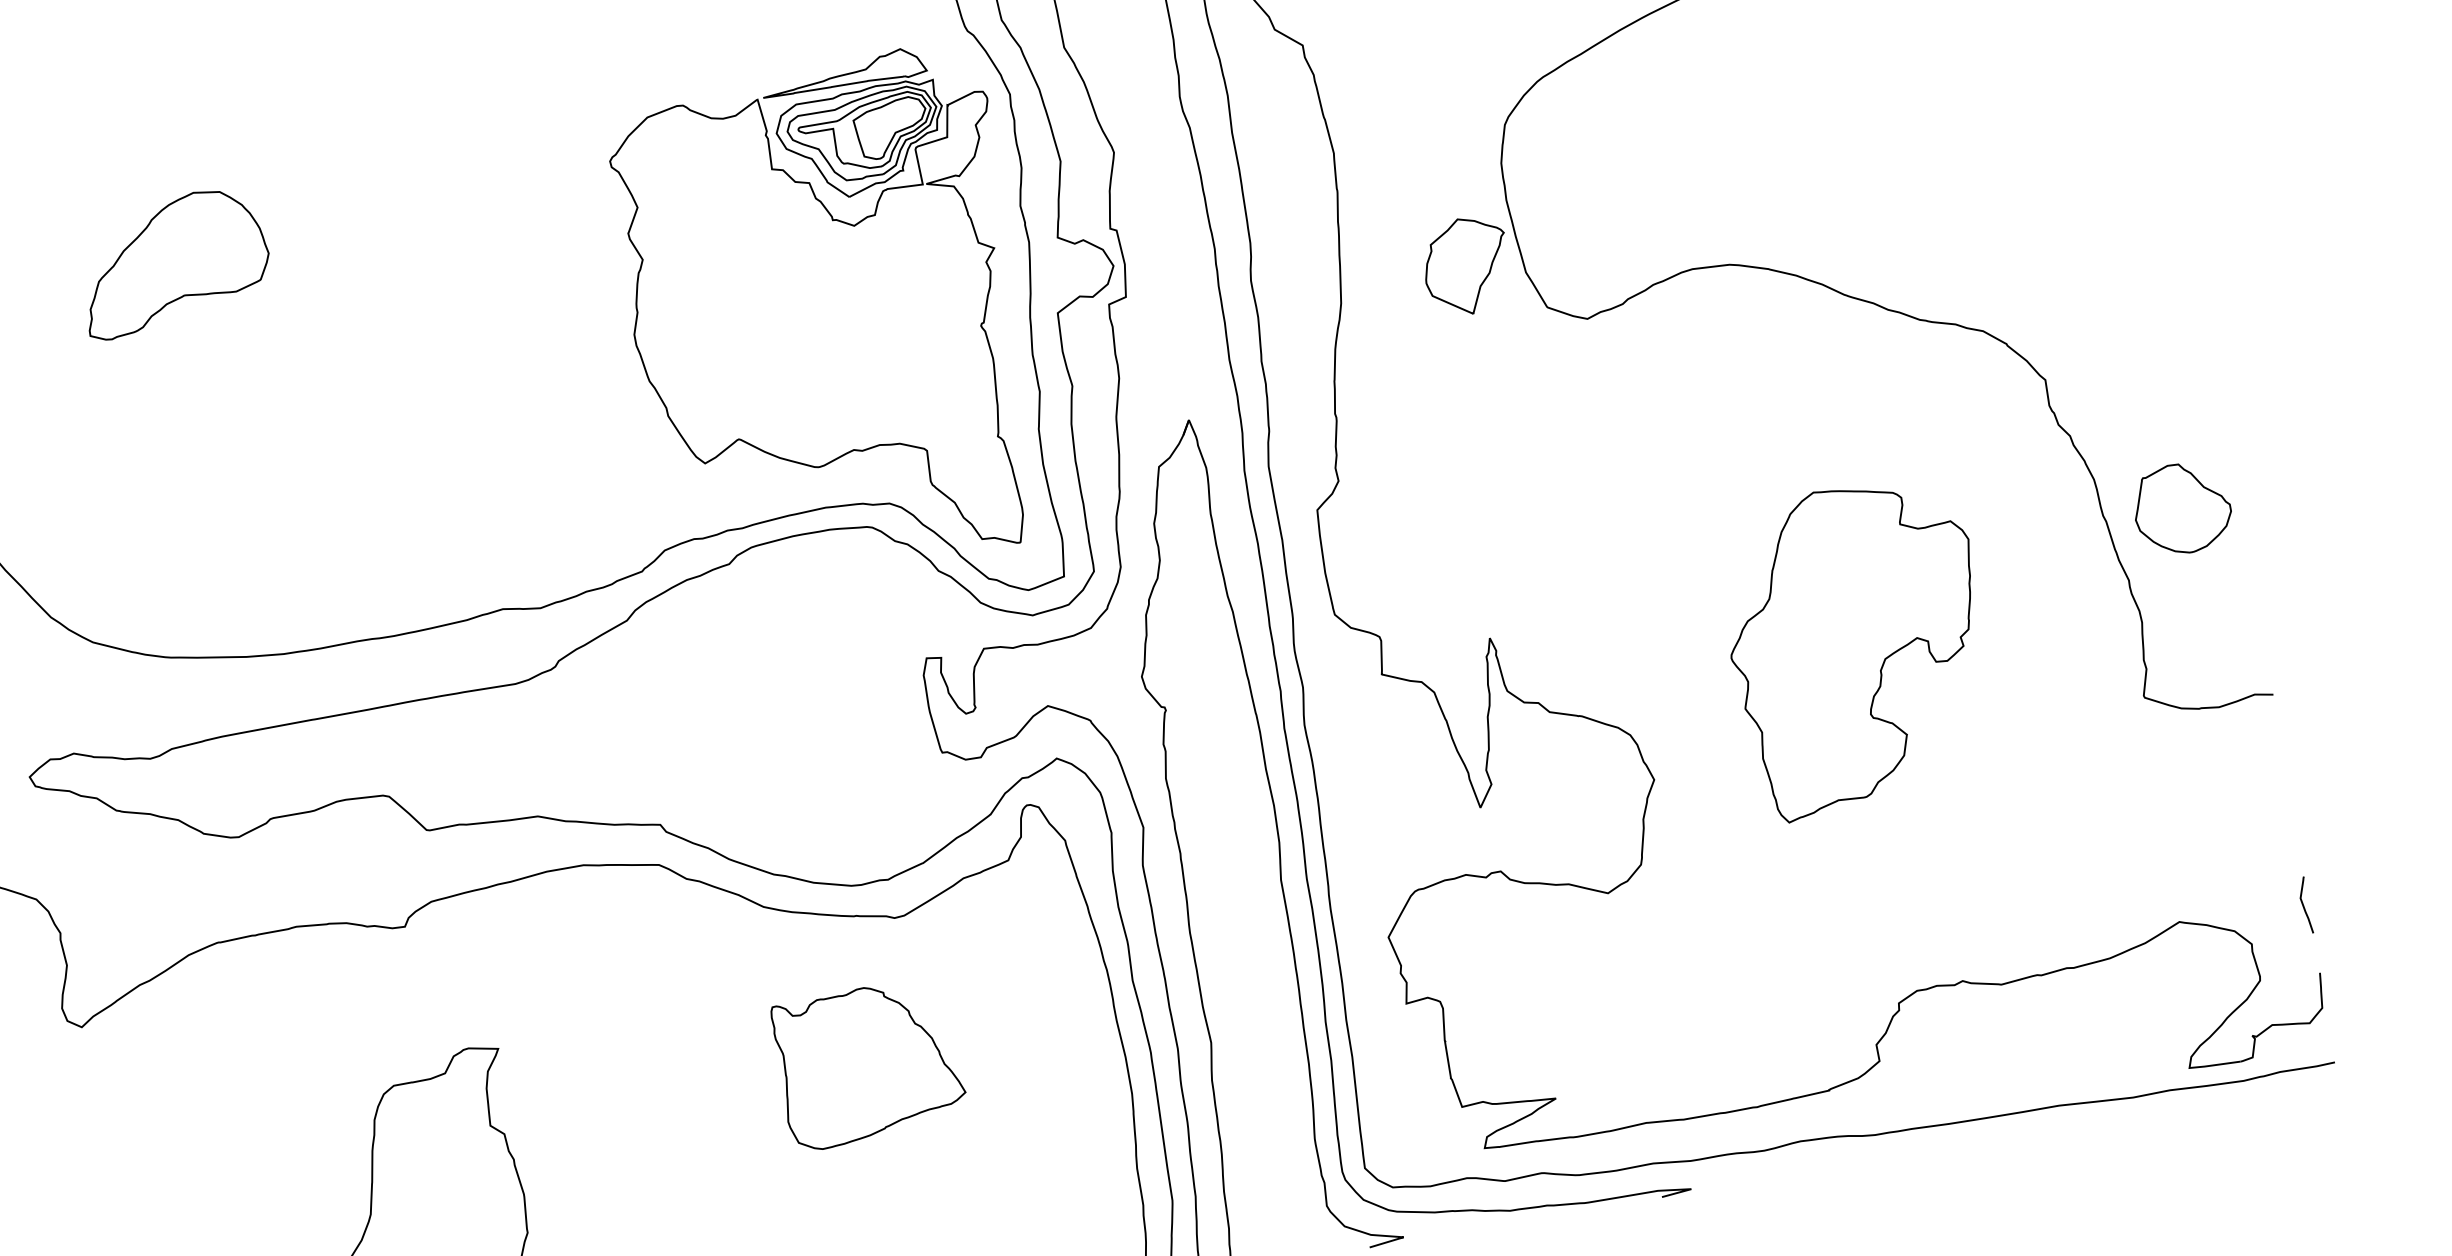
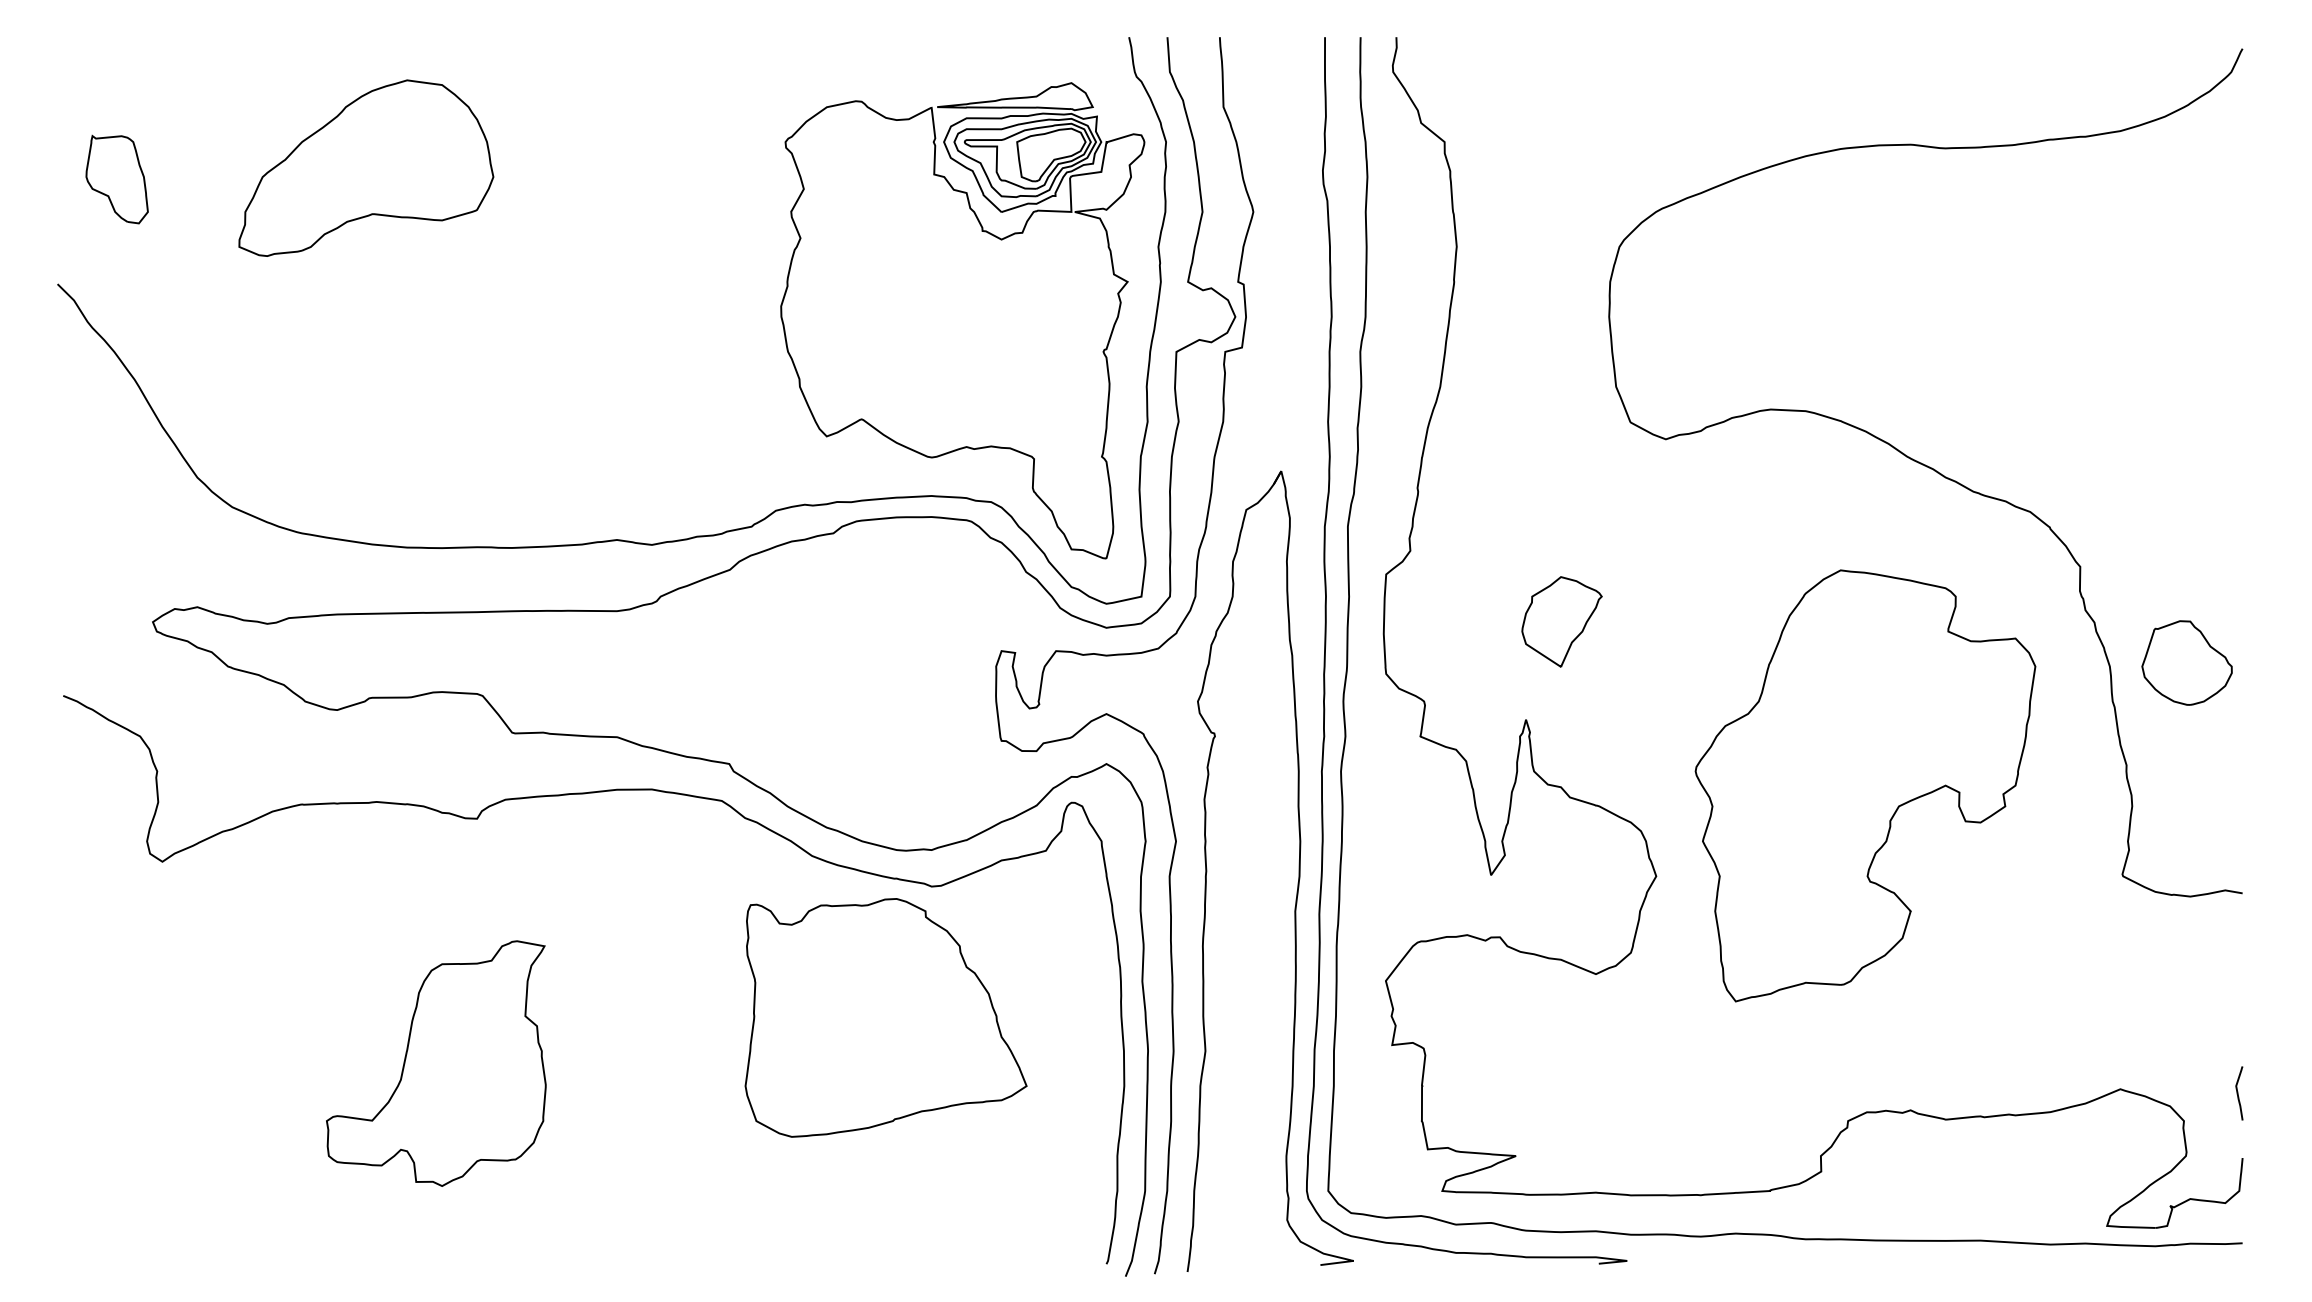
part: (174, 261) -> (366, 167), size x1.43
part: (1465, 266) -> (1561, 621), moved
part: (2181, 508) -> (2186, 662), moved
part: (1858, 647) -> (1865, 785), size x1.43
part: (869, 1063) -> (885, 1017), size x1.67

